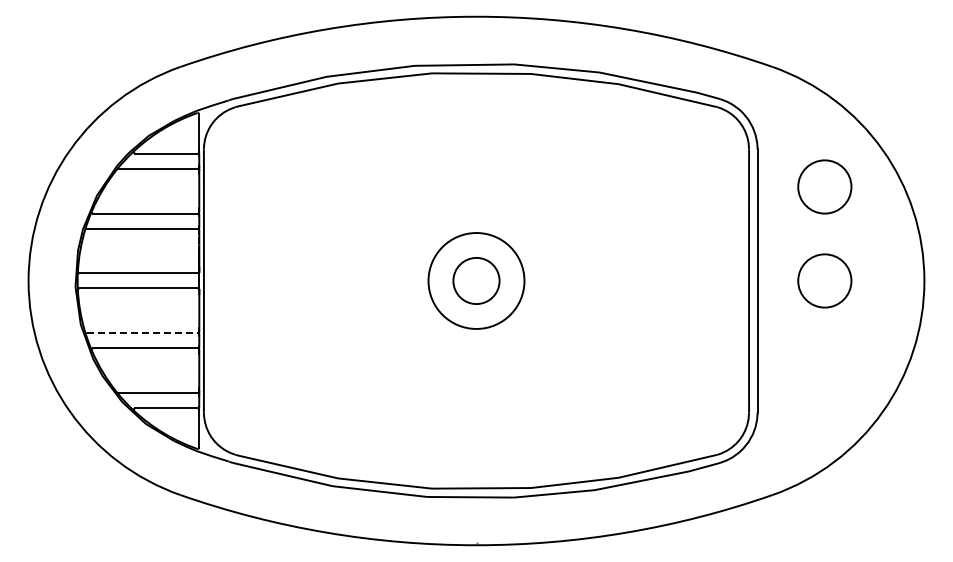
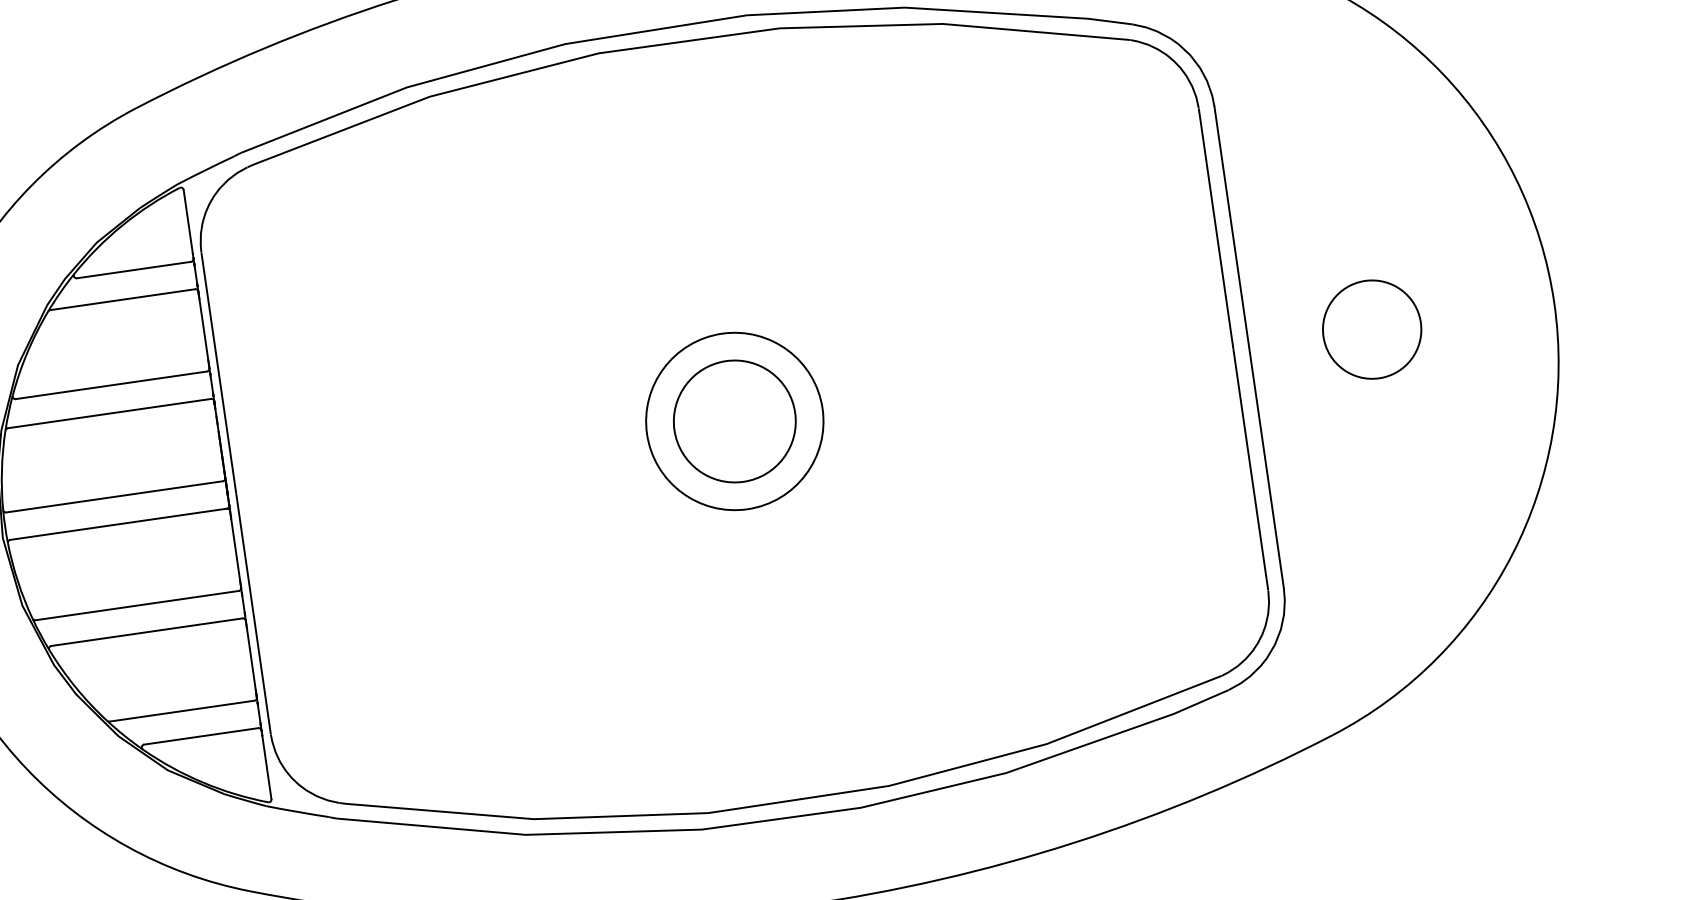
circle: (824, 186) -> (1346, 156), removed
circle: (476, 280) -> (734, 420), size x1.43
line: (142, 333) -> (137, 605), dashed -> solid

